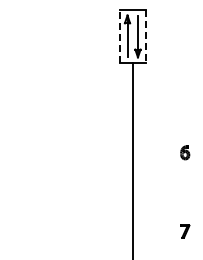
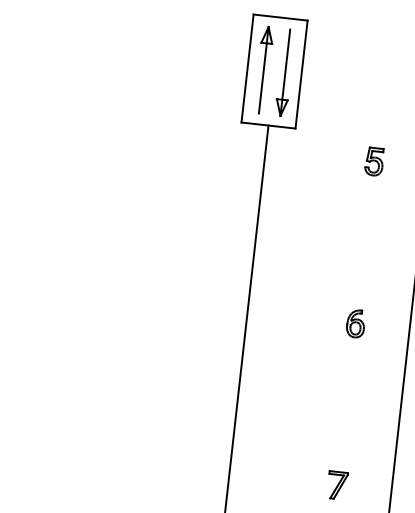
line: (119, 35) -> (247, 66), dashed -> solid
line: (145, 36) -> (300, 74), dashed -> solid
part: (185, 73) -> (374, 160), added

